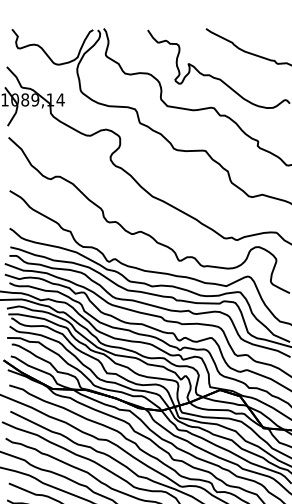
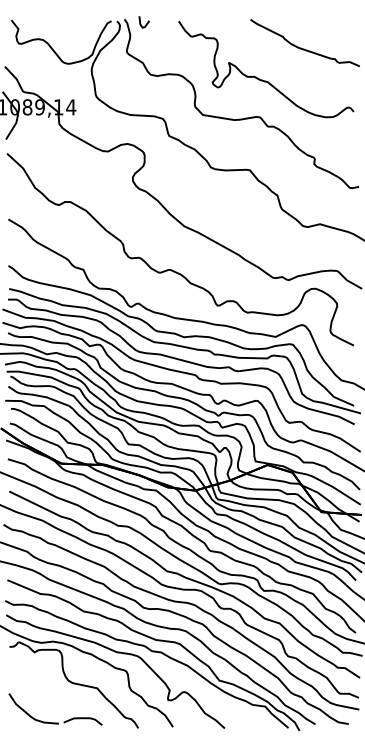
line: (117, 31) -> (141, 23), added

